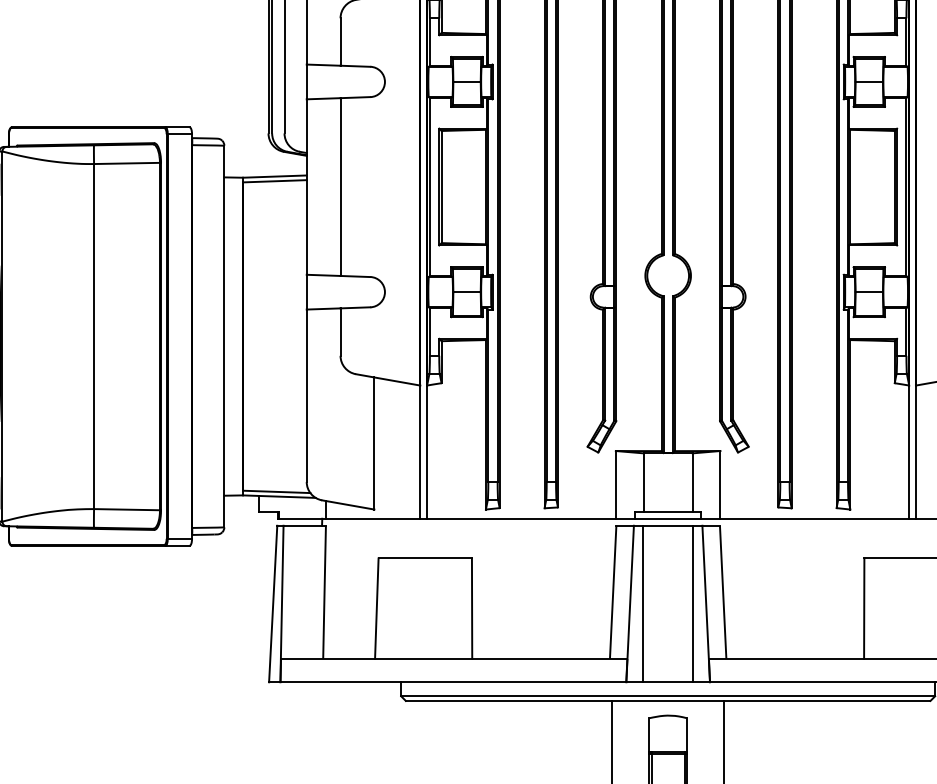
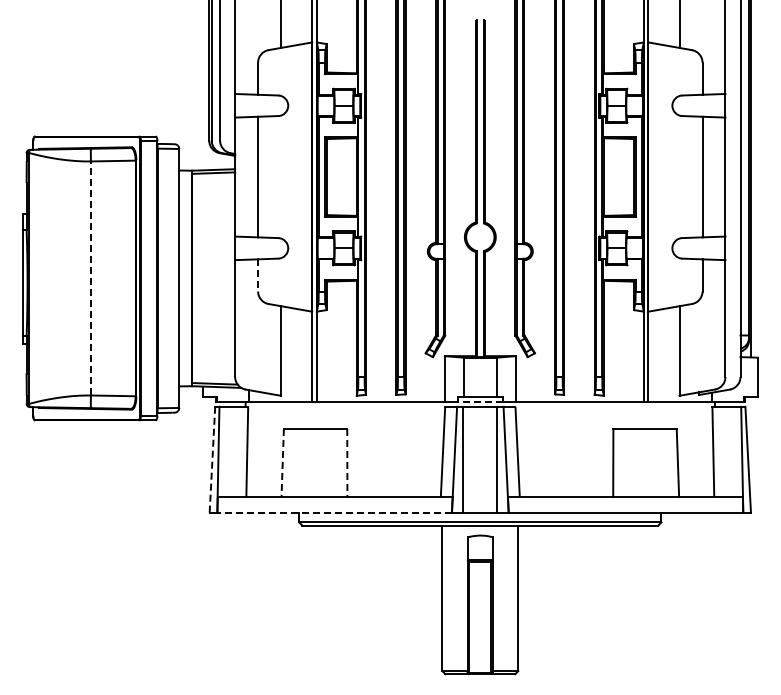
line: (341, 332) -> (258, 275), solid -> dashed
line: (93, 335) -> (90, 277), solid -> dashed
line: (666, 519) -> (479, 402), solid -> dashed
line: (273, 604) -> (212, 460), solid -> dashed
line: (376, 609) -> (282, 463), solid -> dashed
line: (472, 609) -> (347, 463), solid -> dashed
line: (453, 681) -> (334, 512), solid -> dashed

